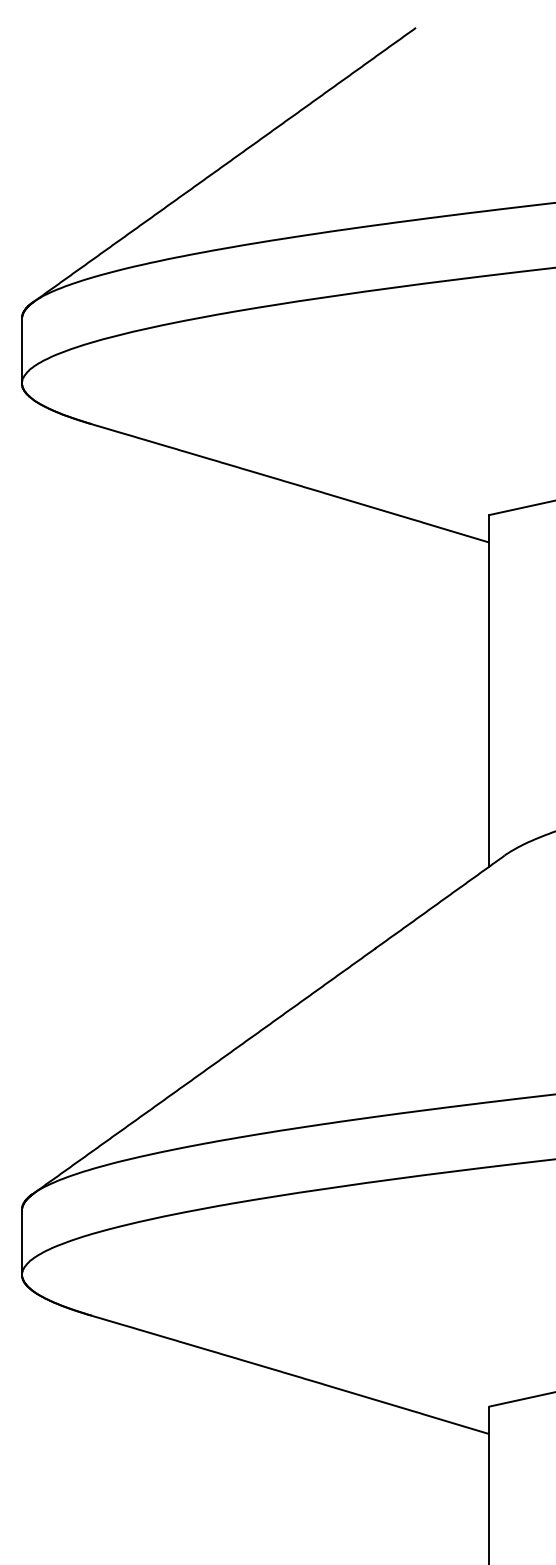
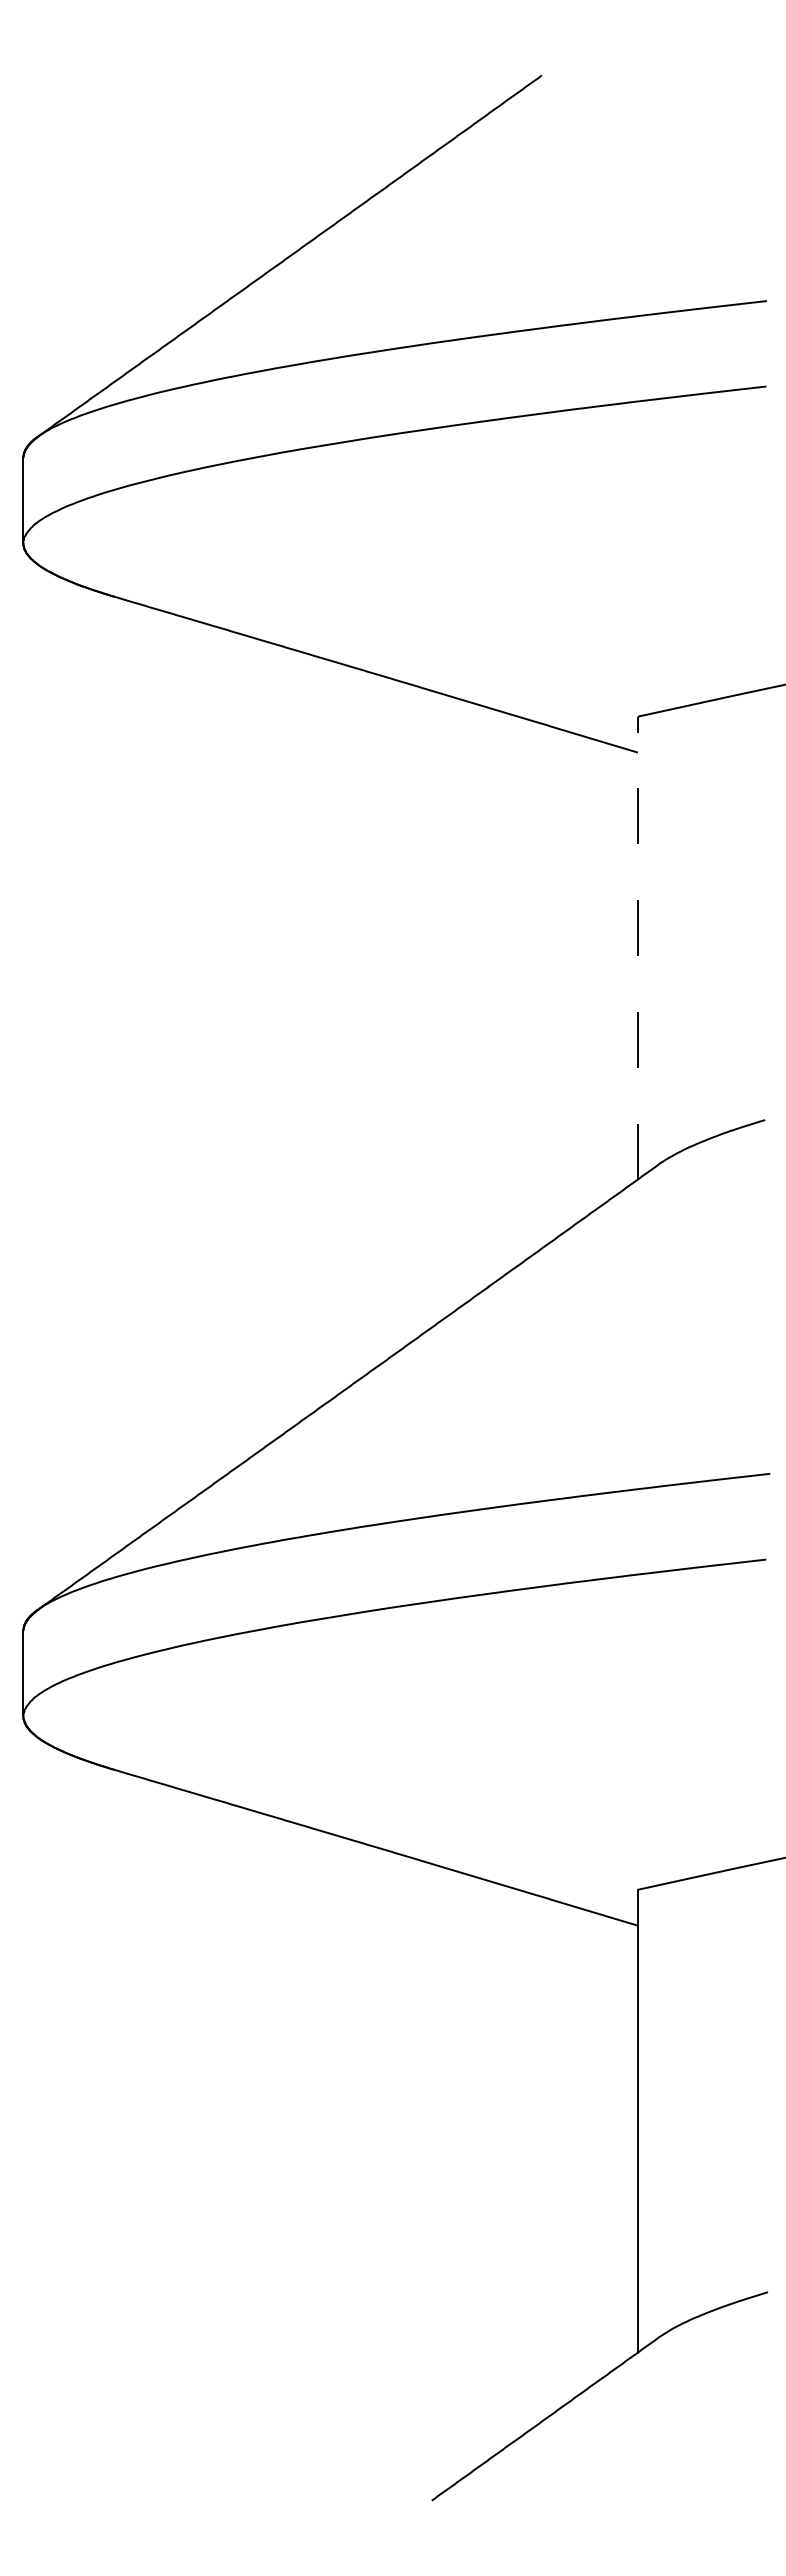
line: (488, 690) -> (637, 947), solid -> dashed

